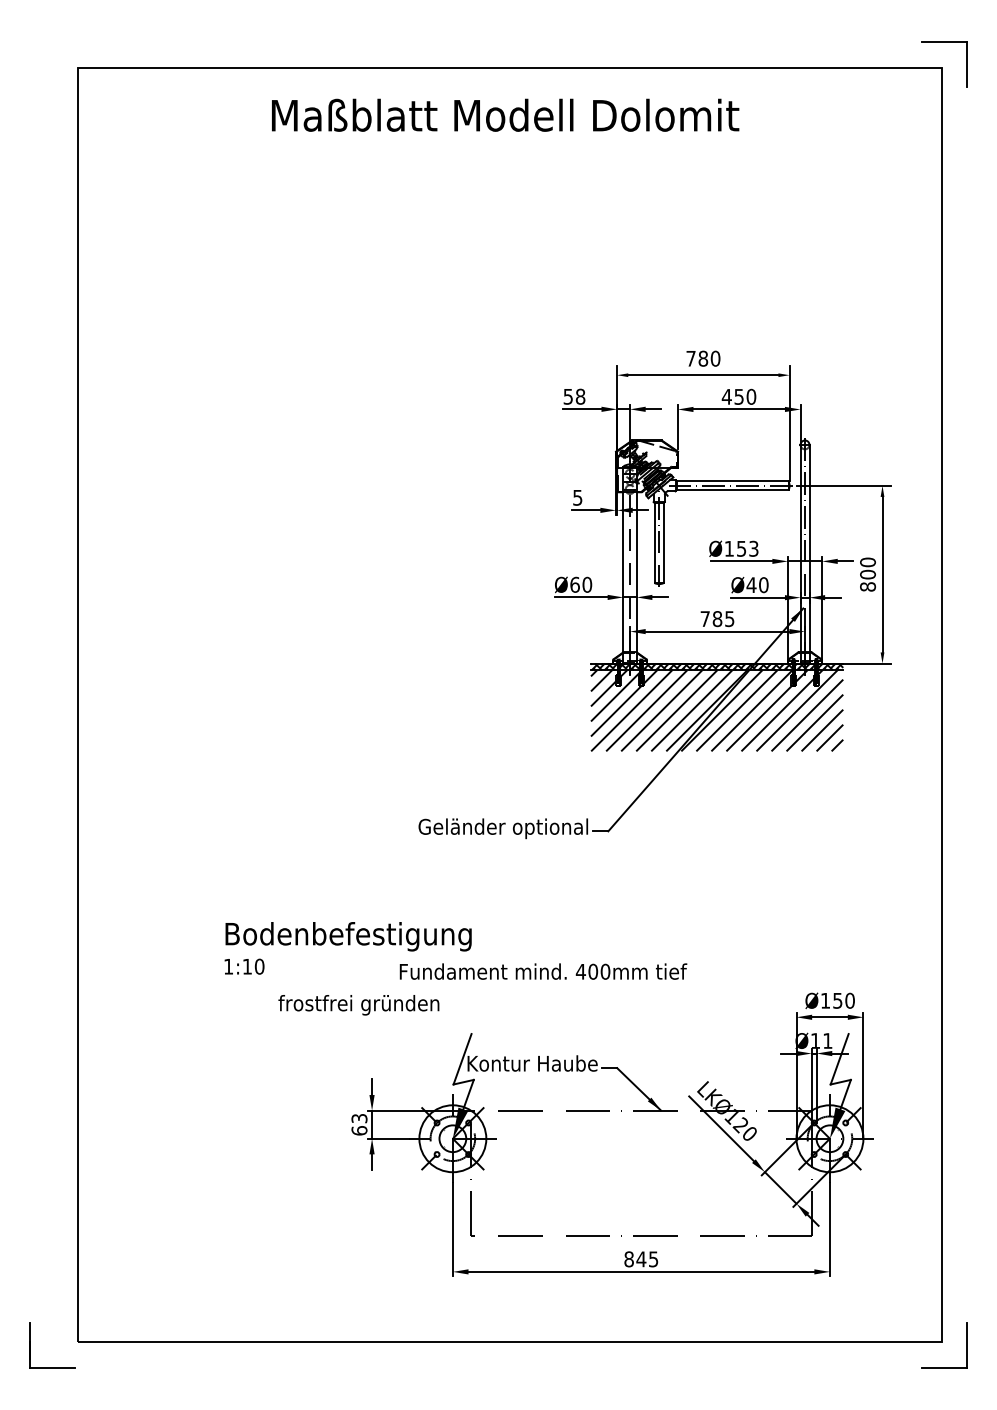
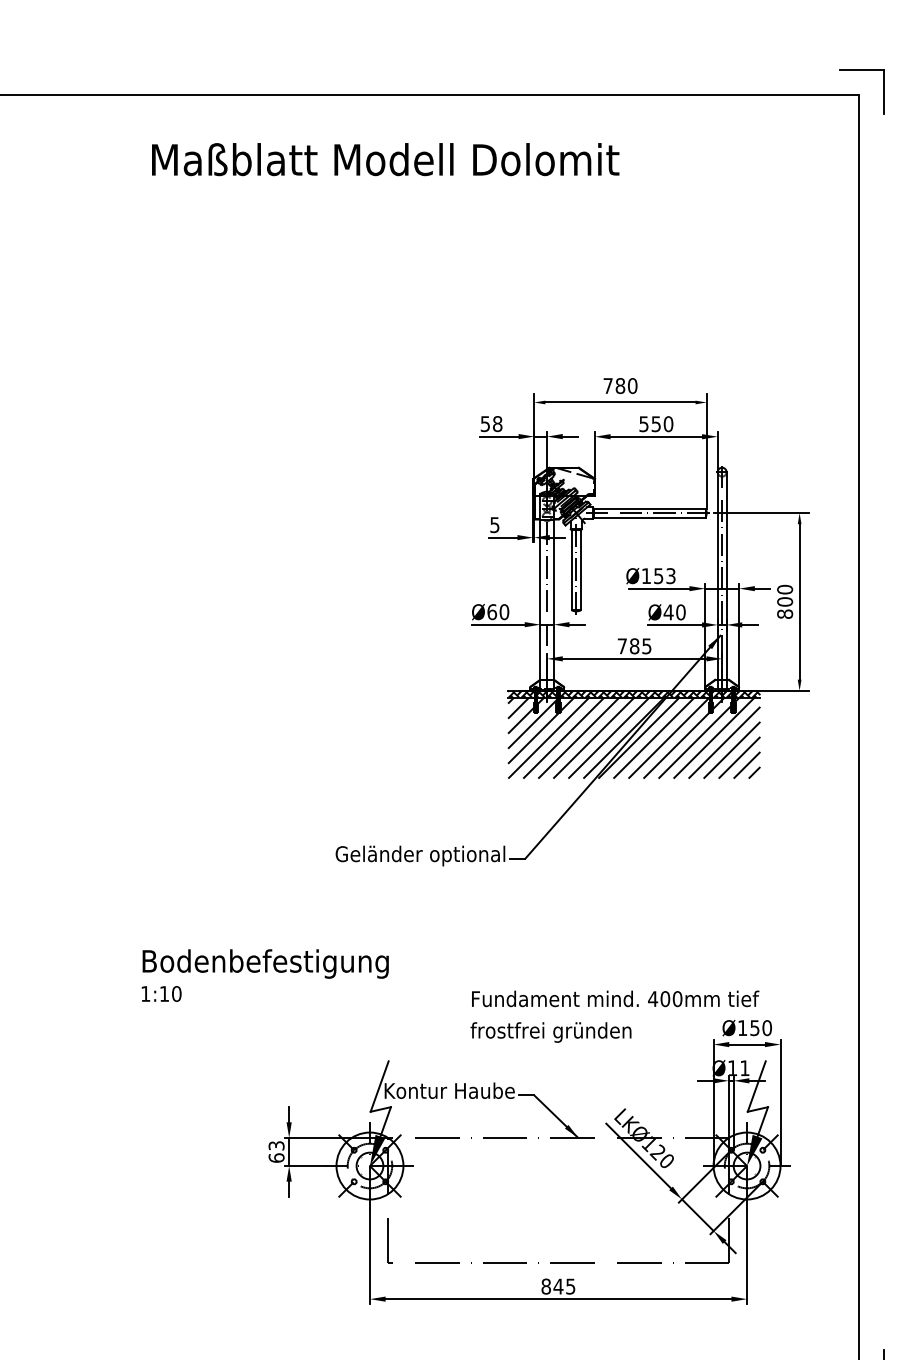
text: (505, 114) -> (385, 158), moved
text: (726, 396) -> (643, 423), 450 -> 550
text: (543, 971) -> (615, 998), moved
text: (358, 1005) -> (550, 1032), moved

